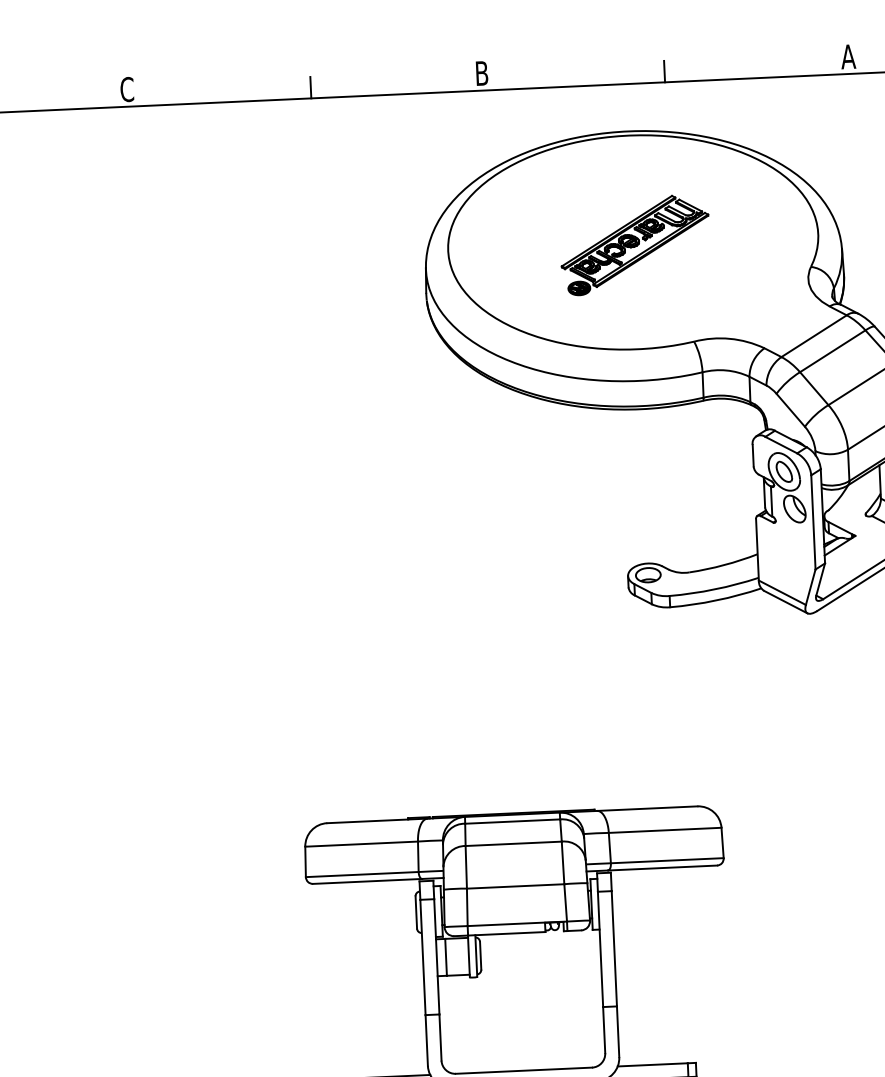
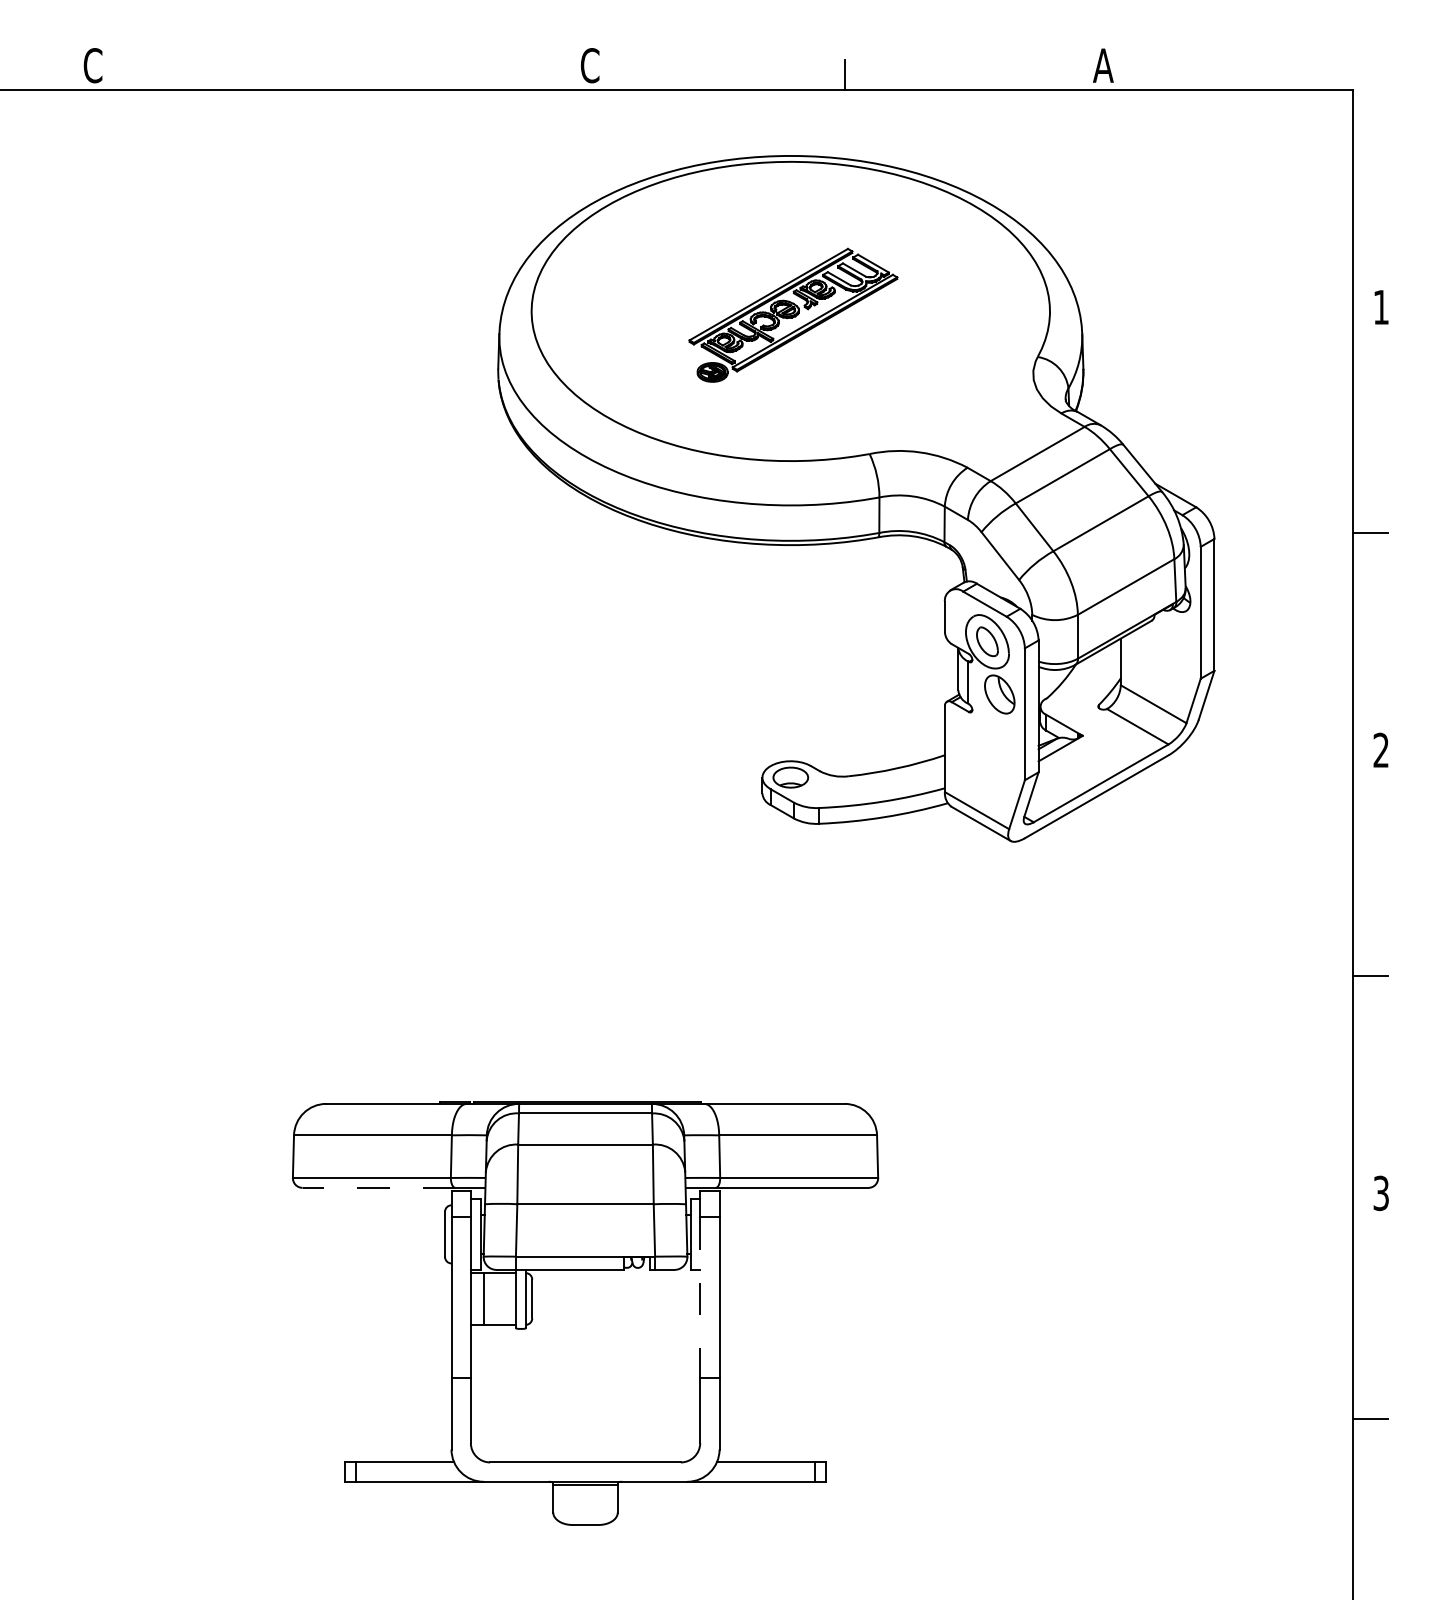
text: (481, 73) -> (589, 65), B -> C
line: (310, 87) -> (349, 74), removed
line: (367, 881) -> (378, 1187), solid -> dashed
line: (600, 949) -> (700, 1297), solid -> dashed

